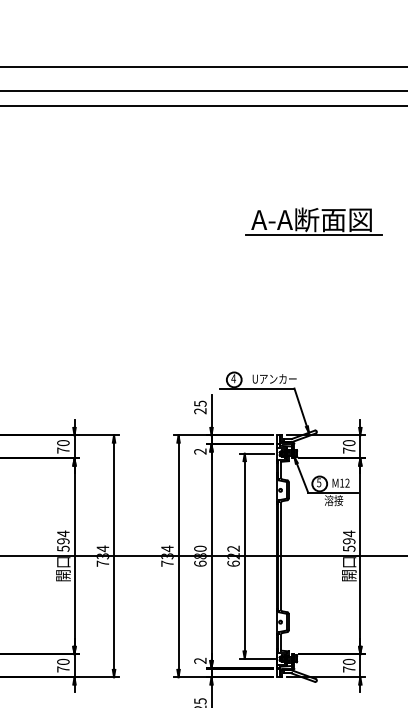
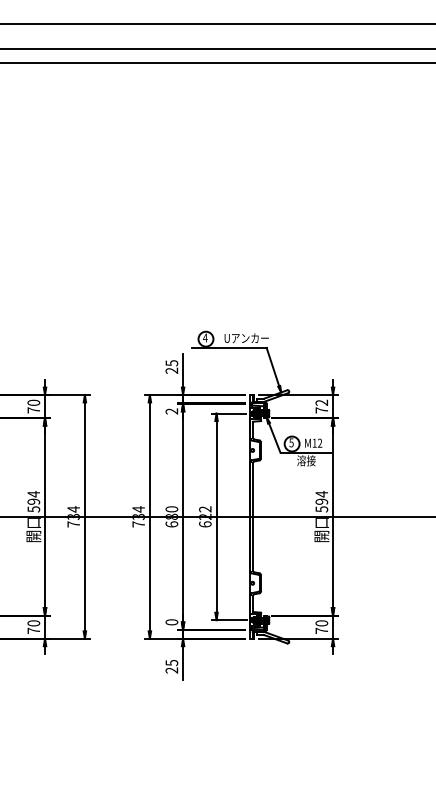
part: (313, 221) -> (285, 179), removed
text: (348, 442) -> (321, 402), 70 -> 72
text: (200, 661) -> (171, 622), 2 -> 0

